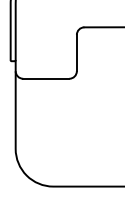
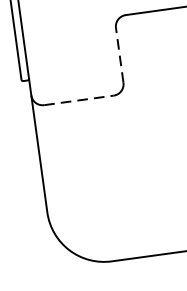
line: (76, 52) -> (119, 54), solid -> dashed
line: (46, 78) -> (79, 99), solid -> dashed

